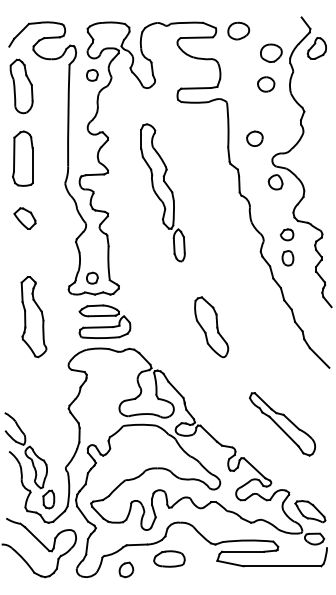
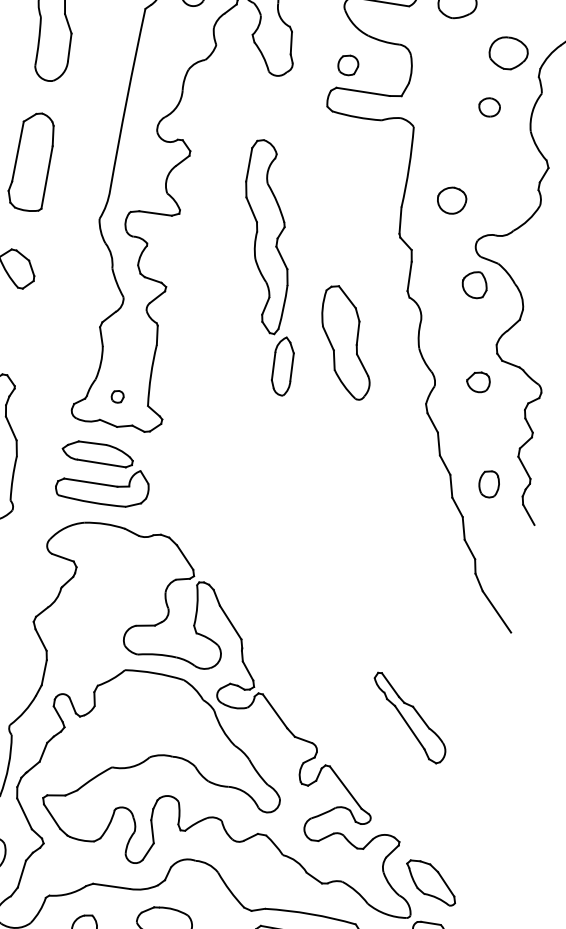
part: (92, 75) -> (348, 65), moved
part: (266, 84) -> (489, 107), size x0.7
part: (287, 258) -> (488, 484), moved
part: (92, 277) -> (118, 395), size x0.6
part: (104, 321) -> (103, 474), moved
part: (211, 327) -> (346, 342), moved
part: (282, 424) -> (409, 718), size x0.7

